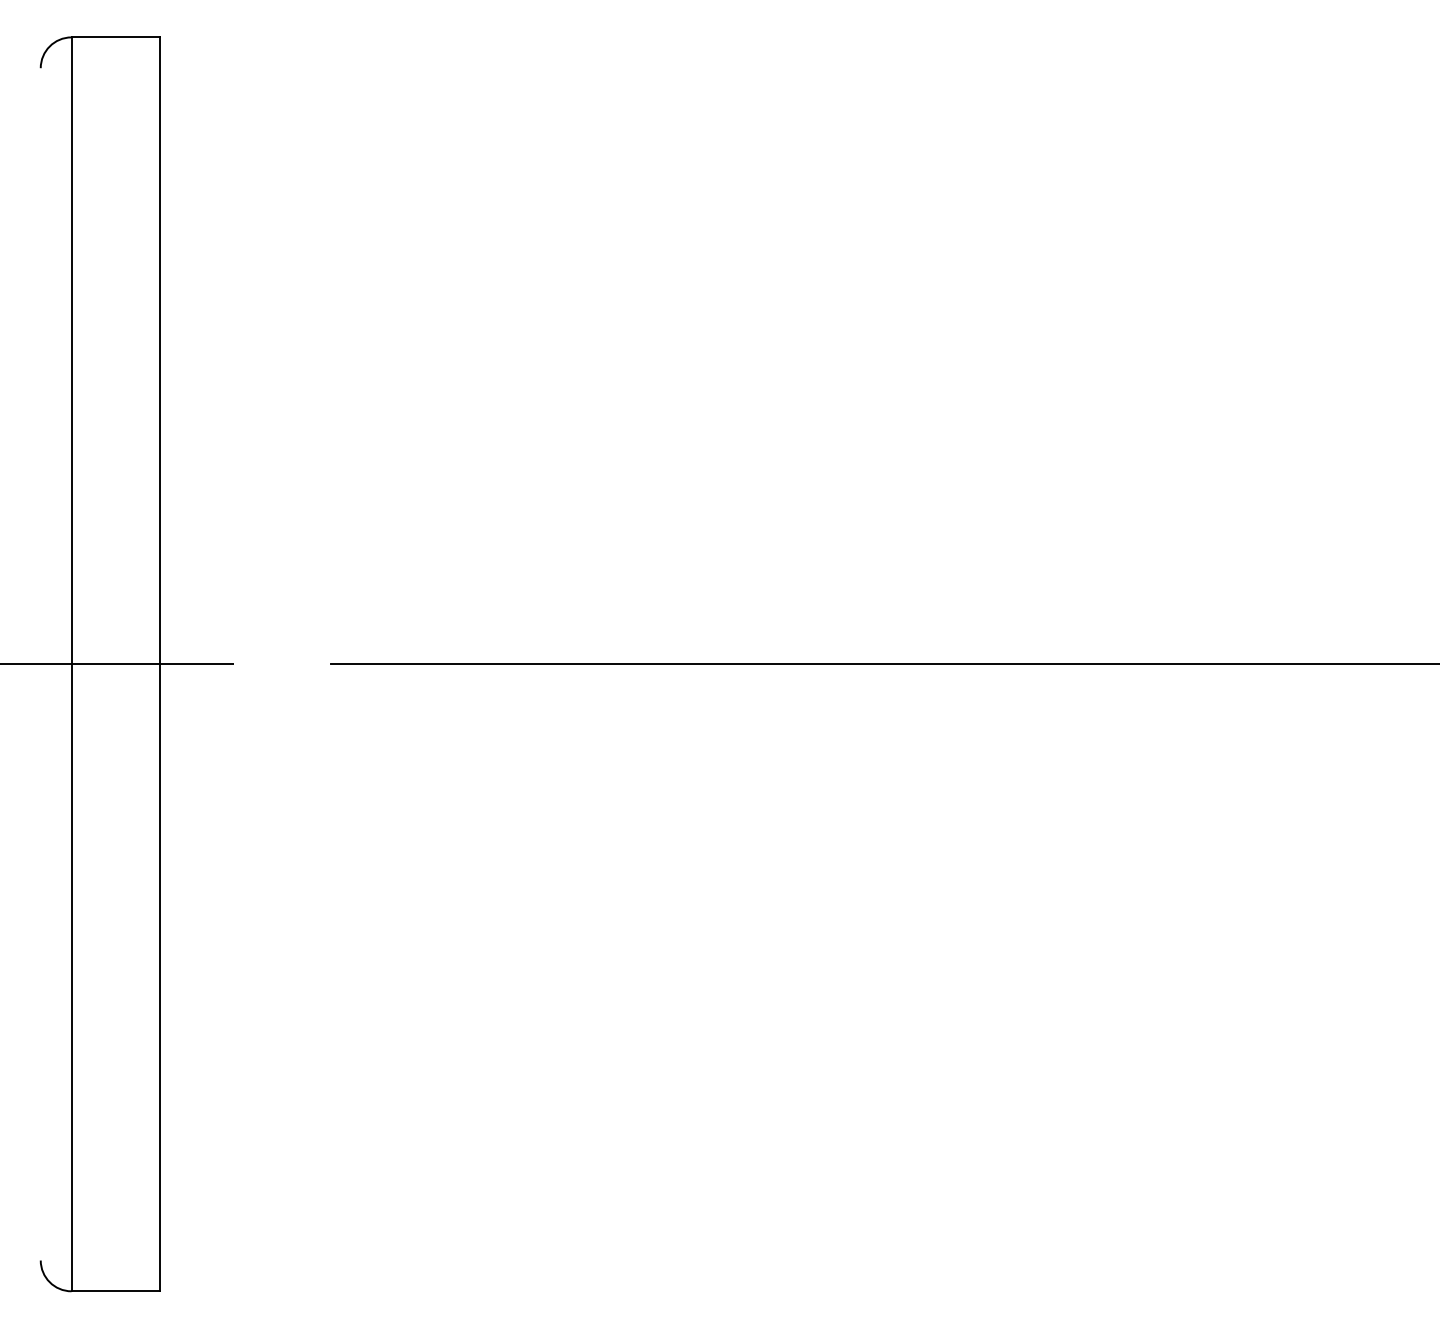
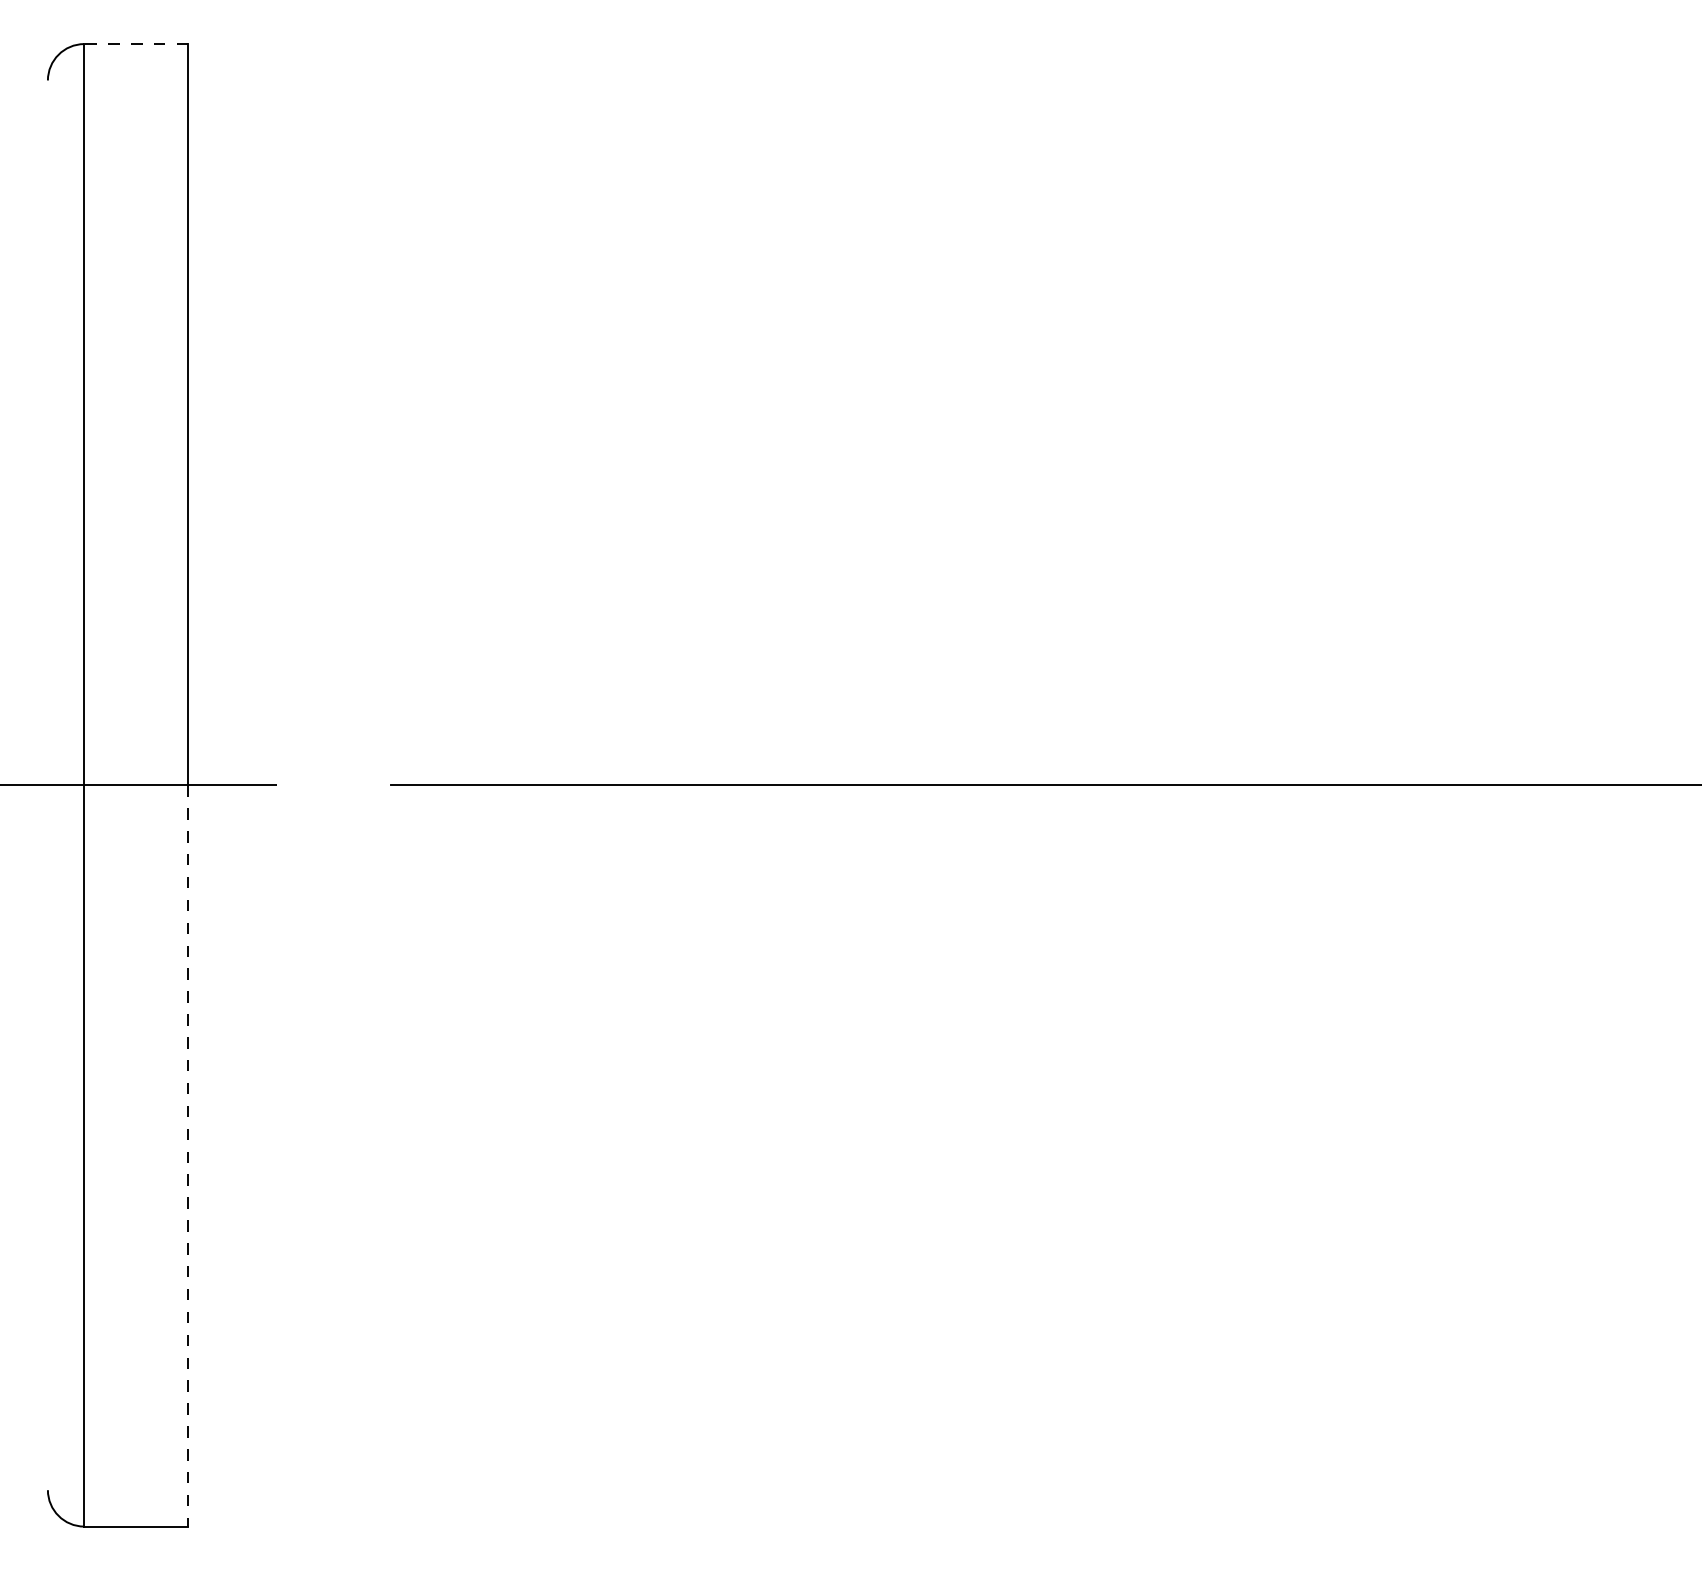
line: (114, 37) -> (135, 44), solid -> dashed
line: (159, 978) -> (188, 1156), solid -> dashed

